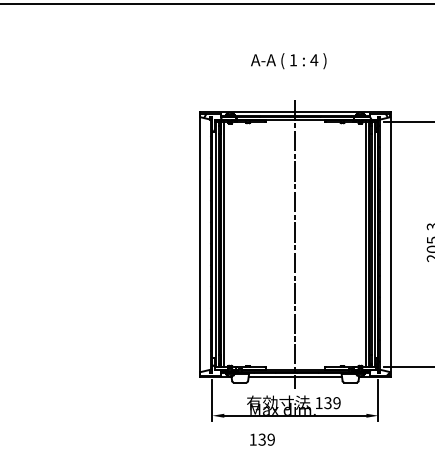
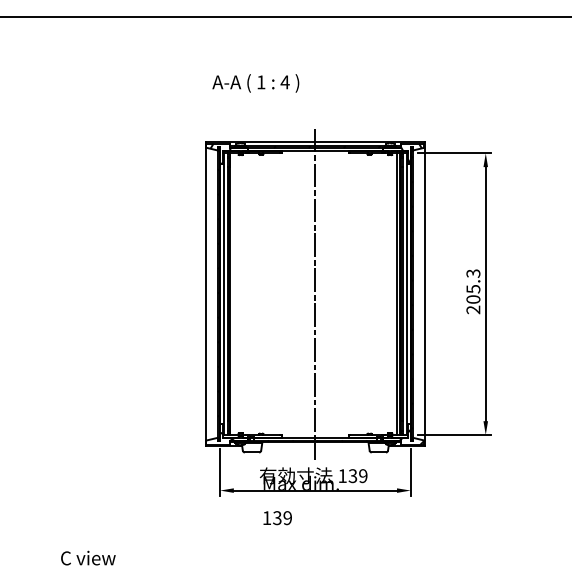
text: (288, 61) -> (255, 83), moved
line: (224, 244) -> (233, 293), removed
line: (295, 377) -> (315, 446), removed

